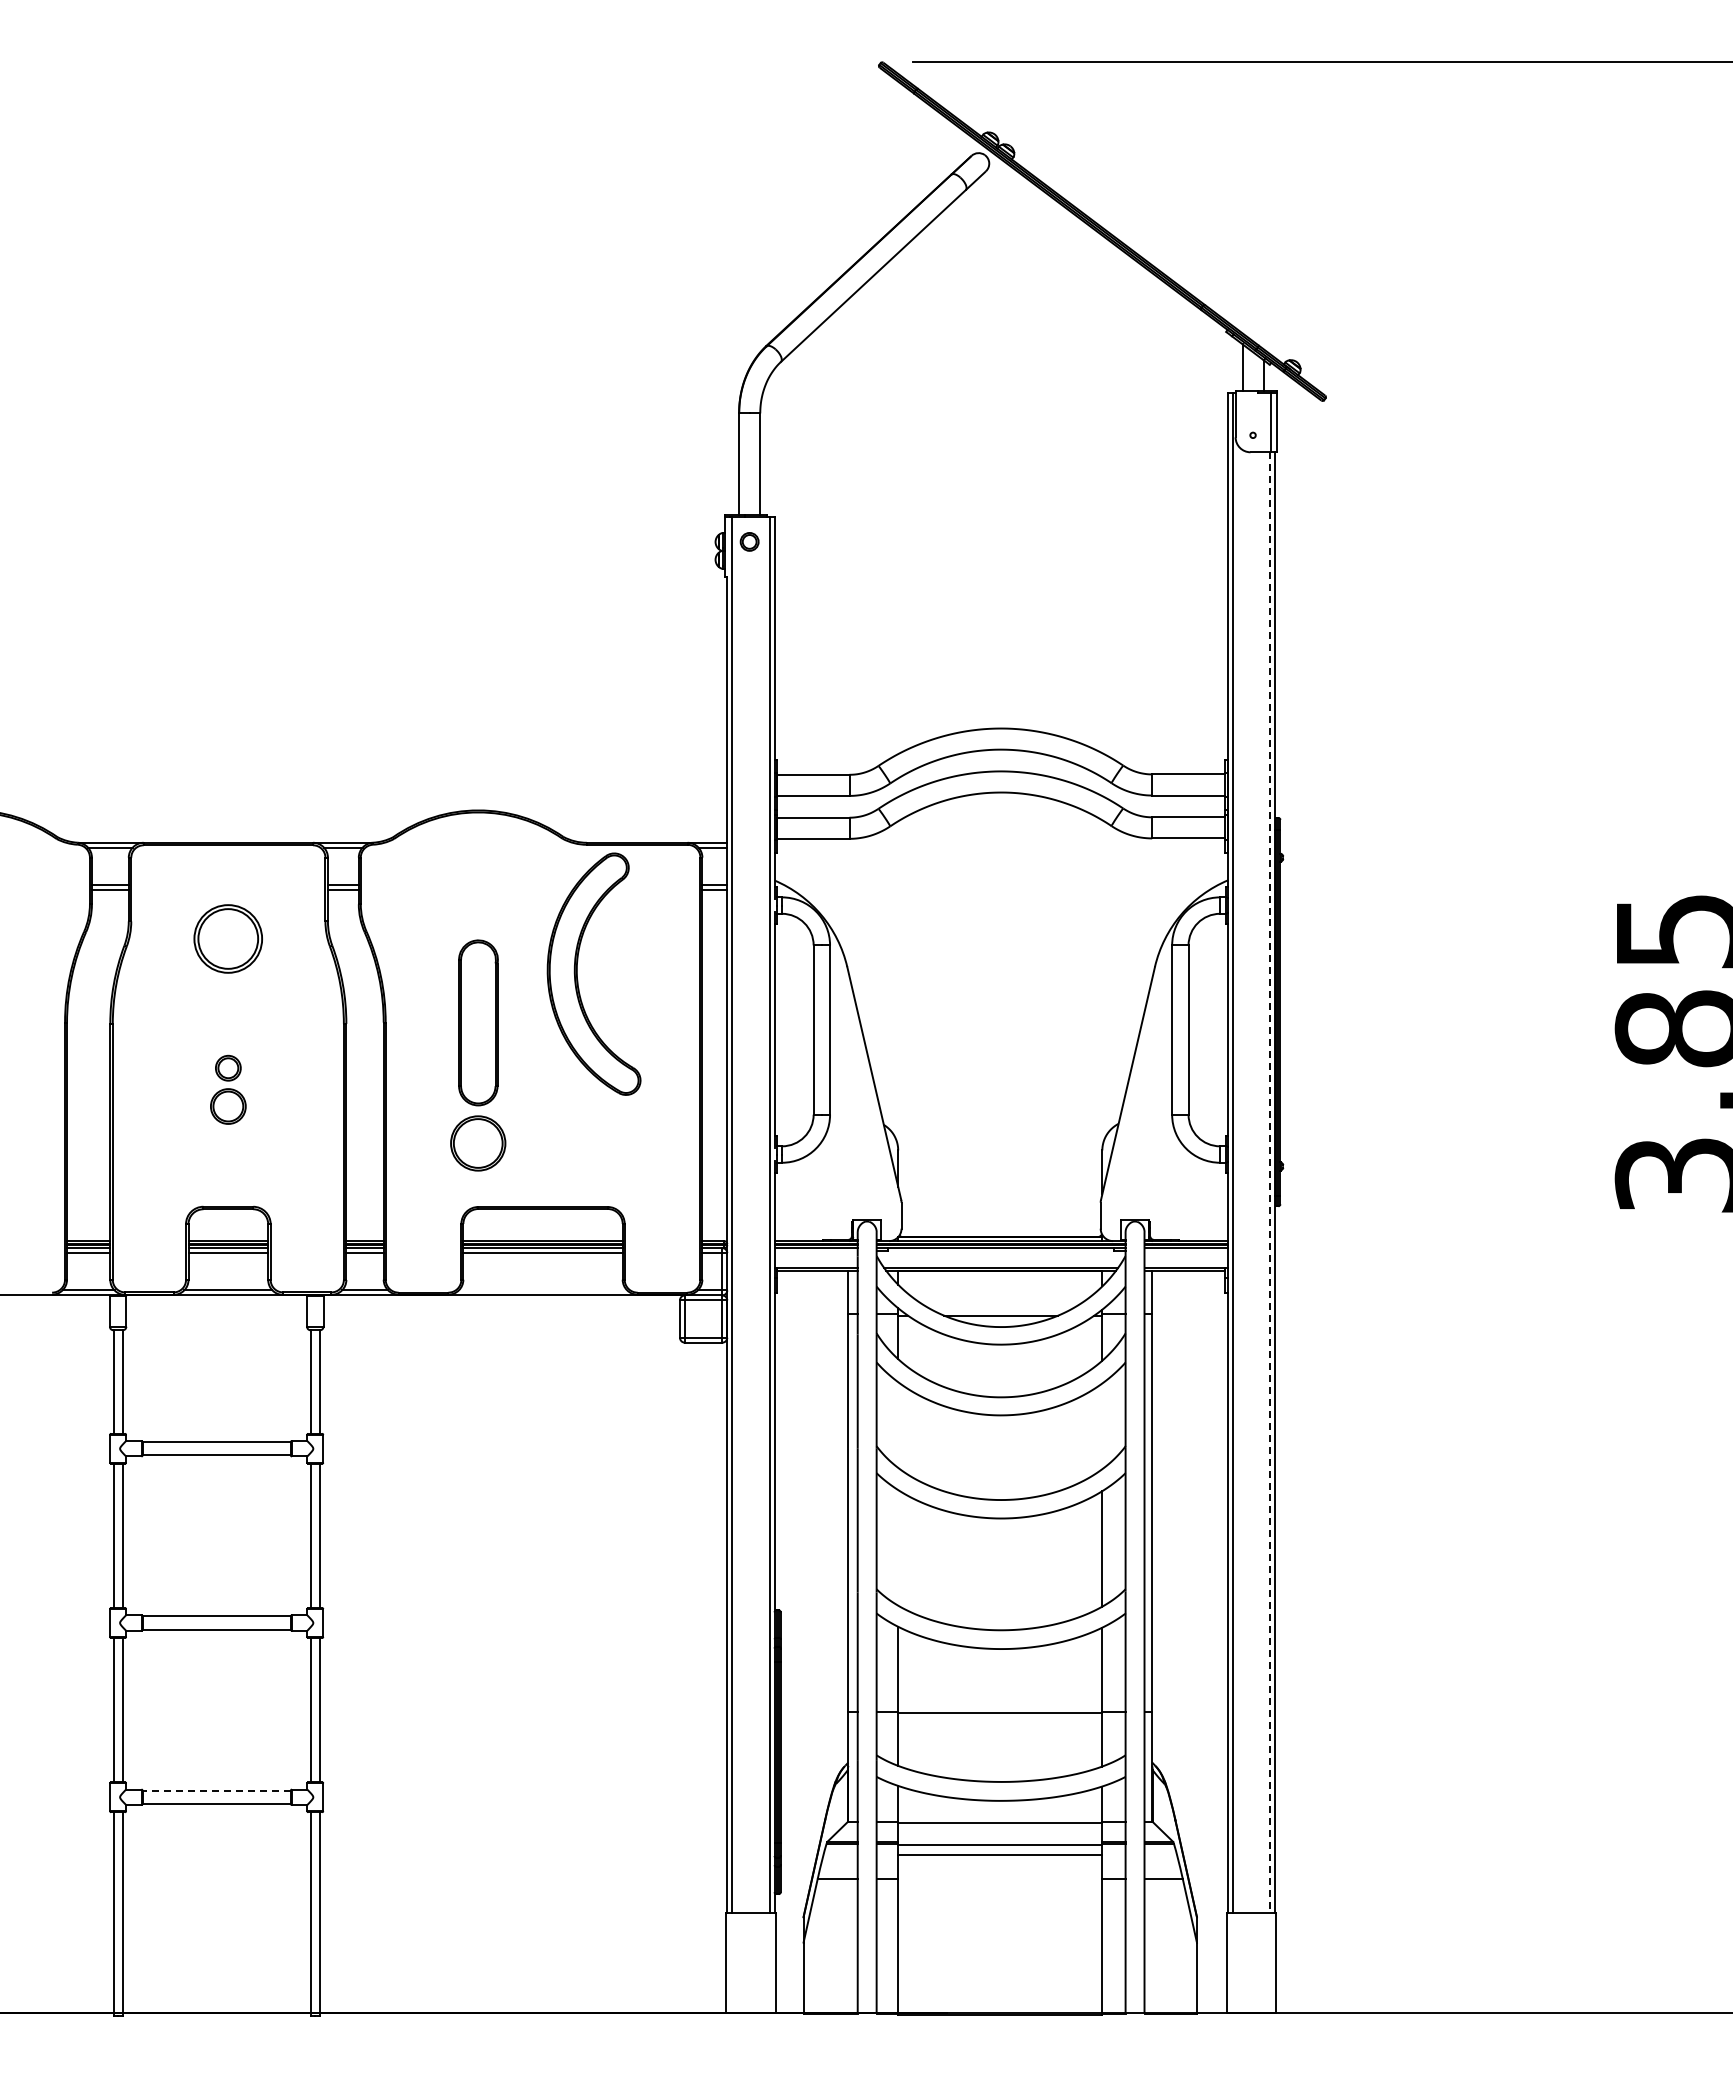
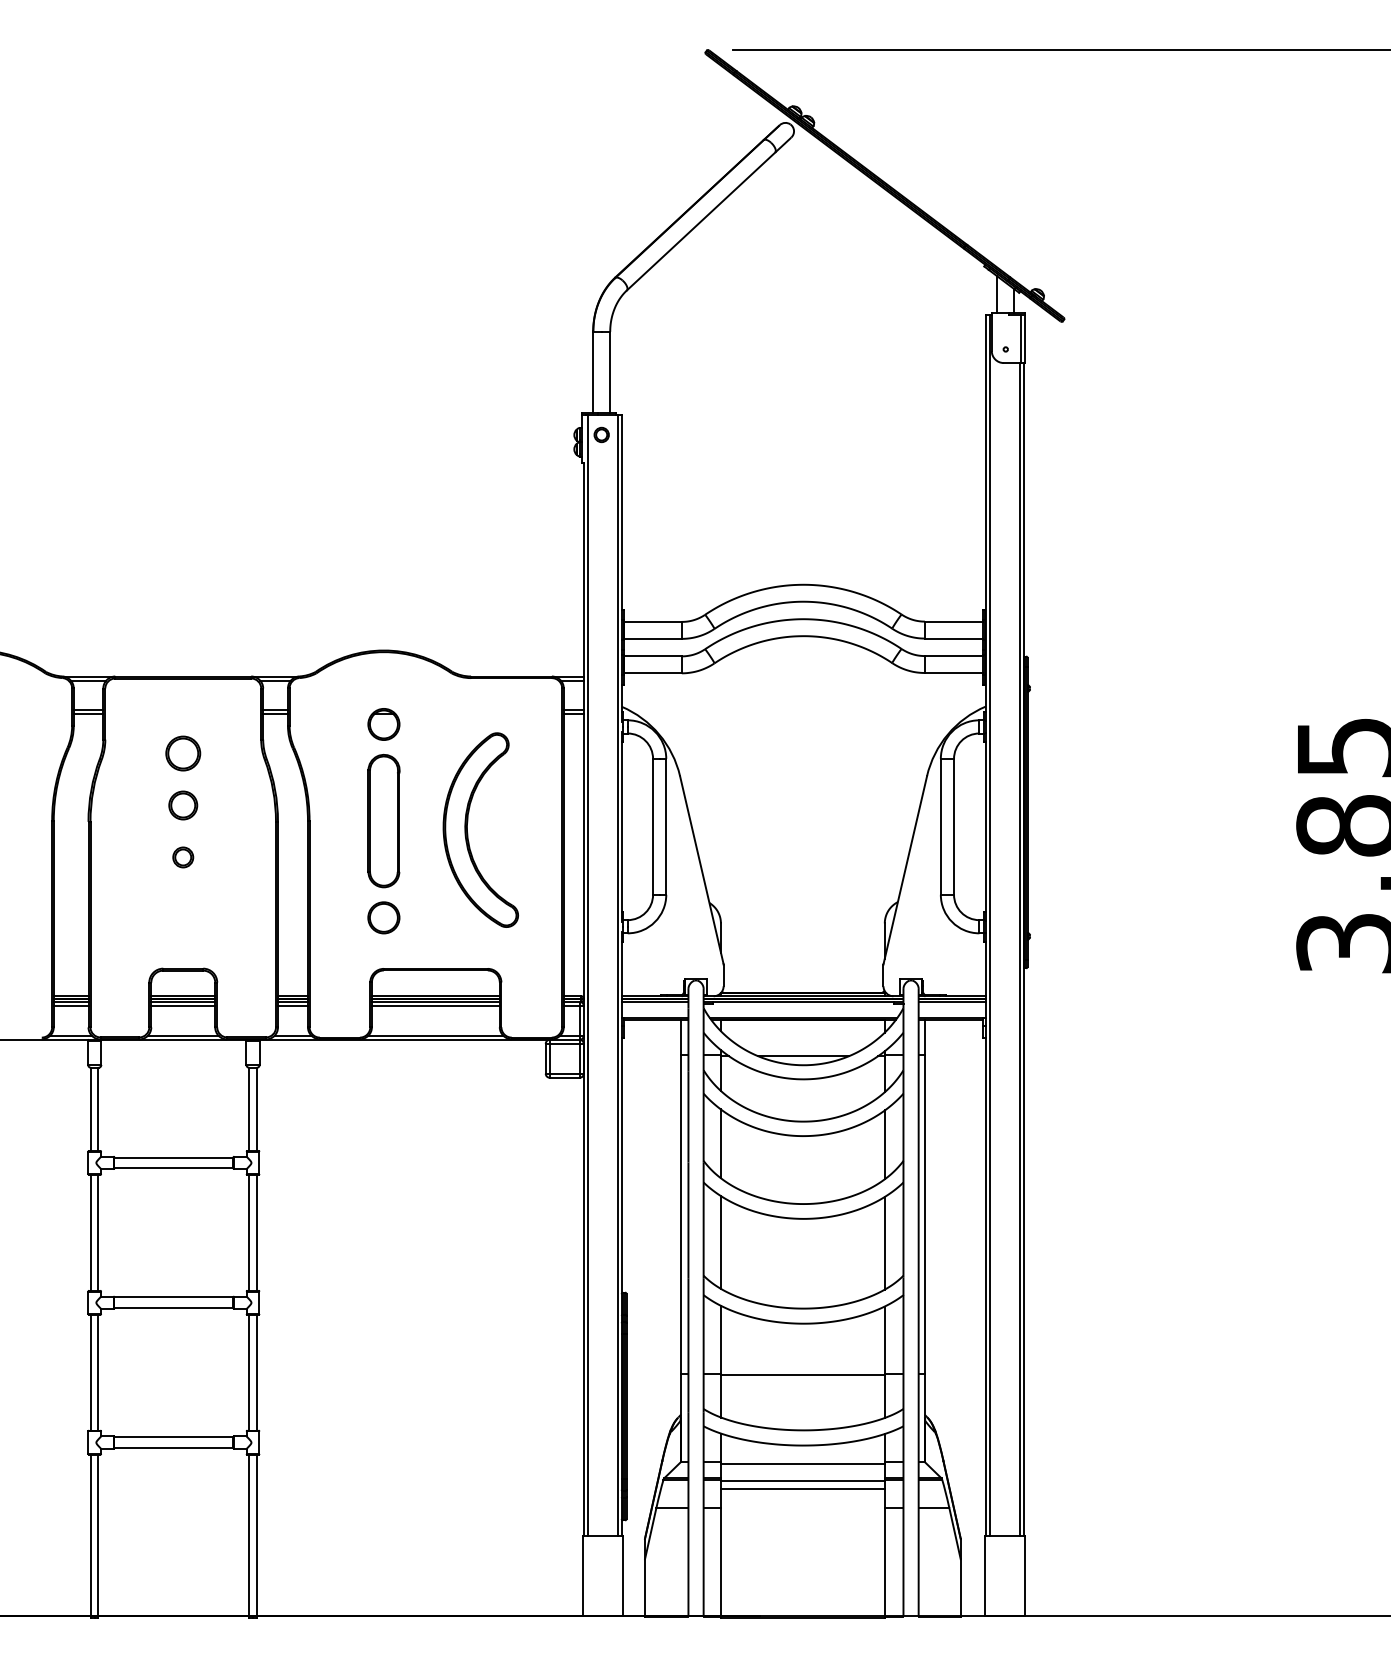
part: (478, 902) -> (384, 724), added
part: (228, 938) -> (183, 753), size x0.62
part: (577, 973) -> (467, 829), moved
part: (228, 1106) -> (183, 805), moved
part: (478, 1143) -> (384, 917), size x0.71
line: (1270, 1183) -> (1019, 949), dashed -> solid
line: (542, 1290) -> (435, 1035), added
line: (898, 1424) -> (721, 1143), added
line: (1102, 1426) -> (884, 1145), added
line: (898, 1547) -> (721, 1242), added
line: (216, 1790) -> (173, 1437), dashed -> solid

